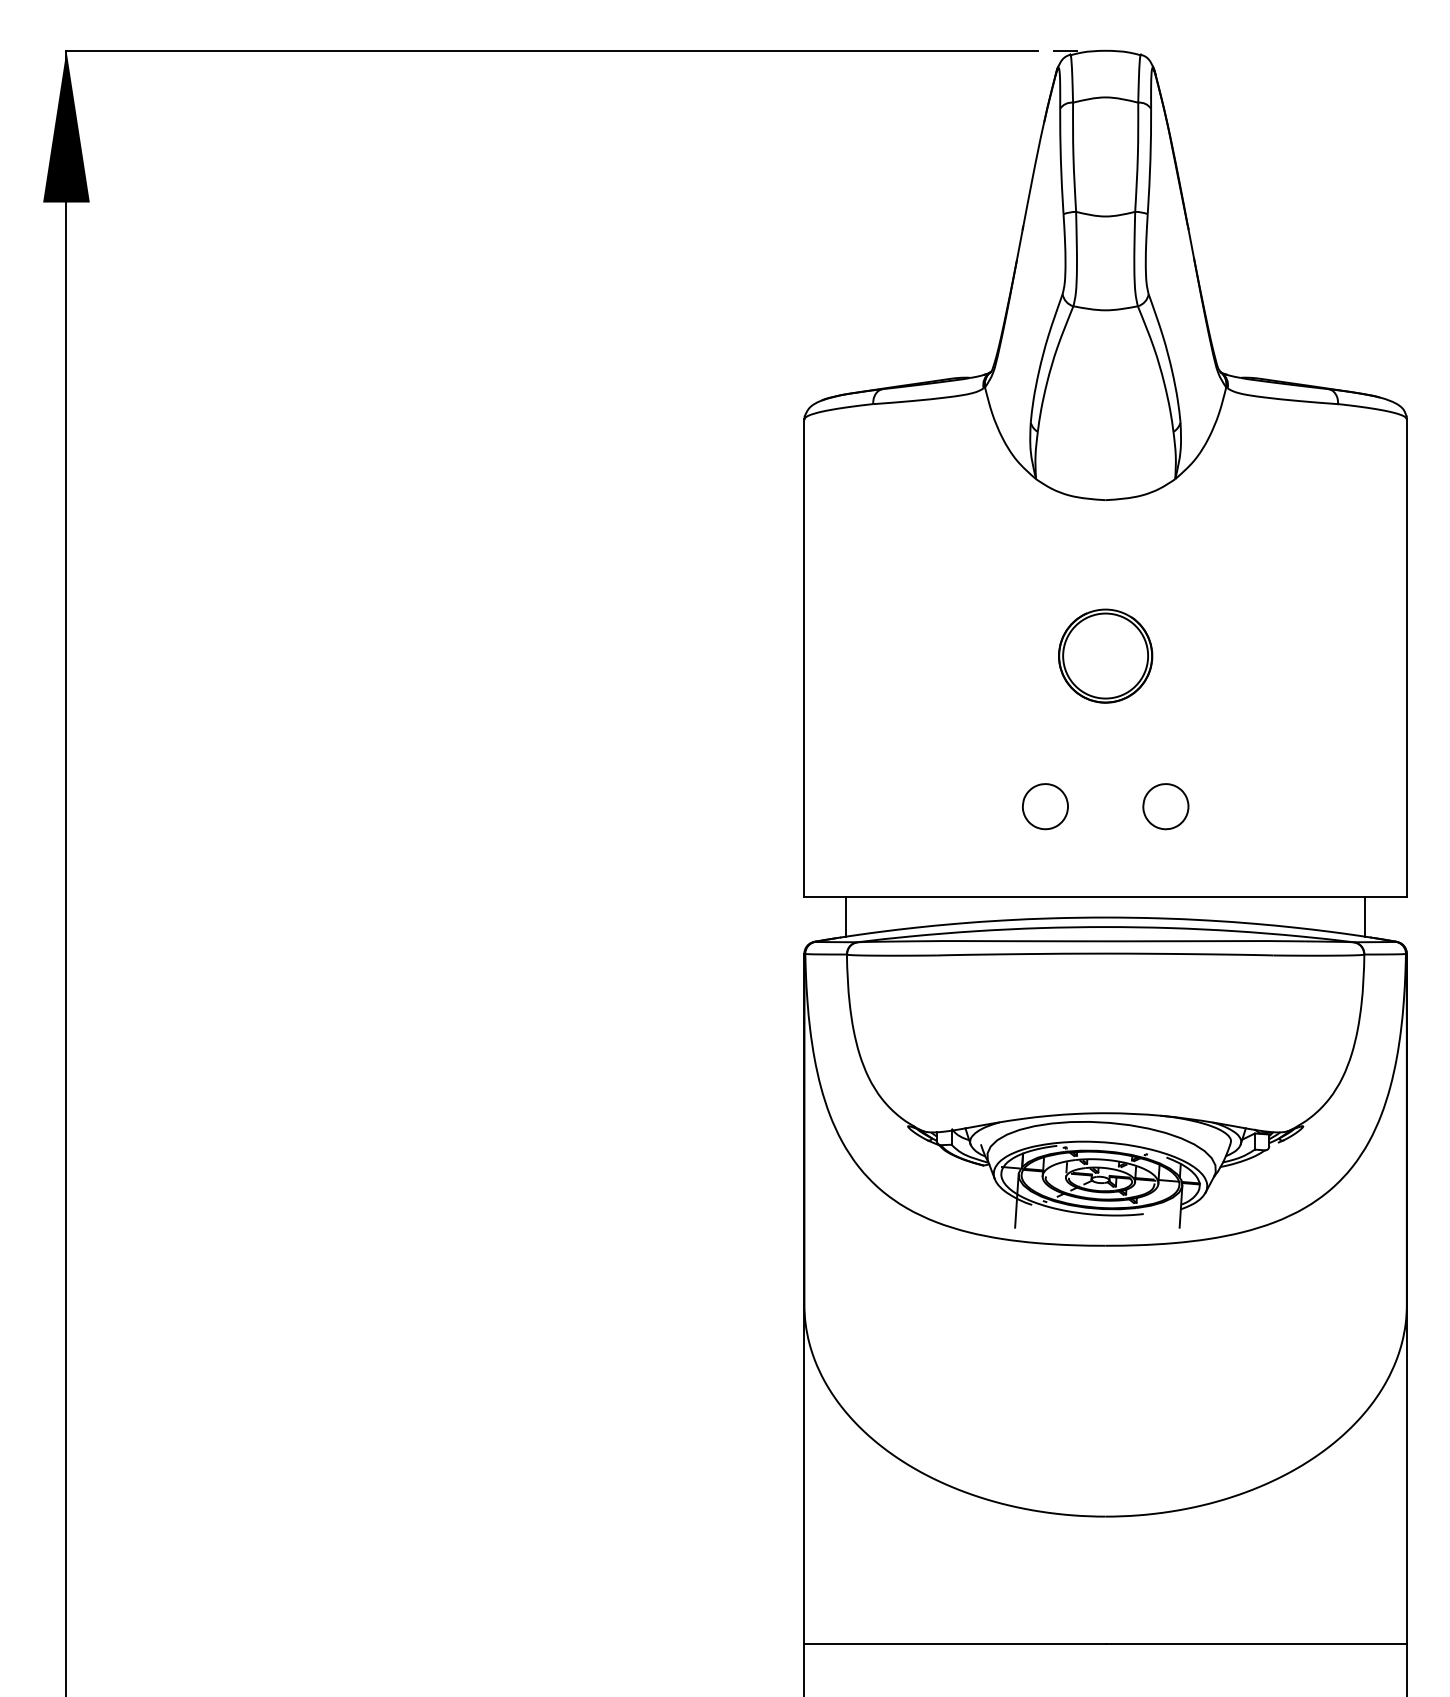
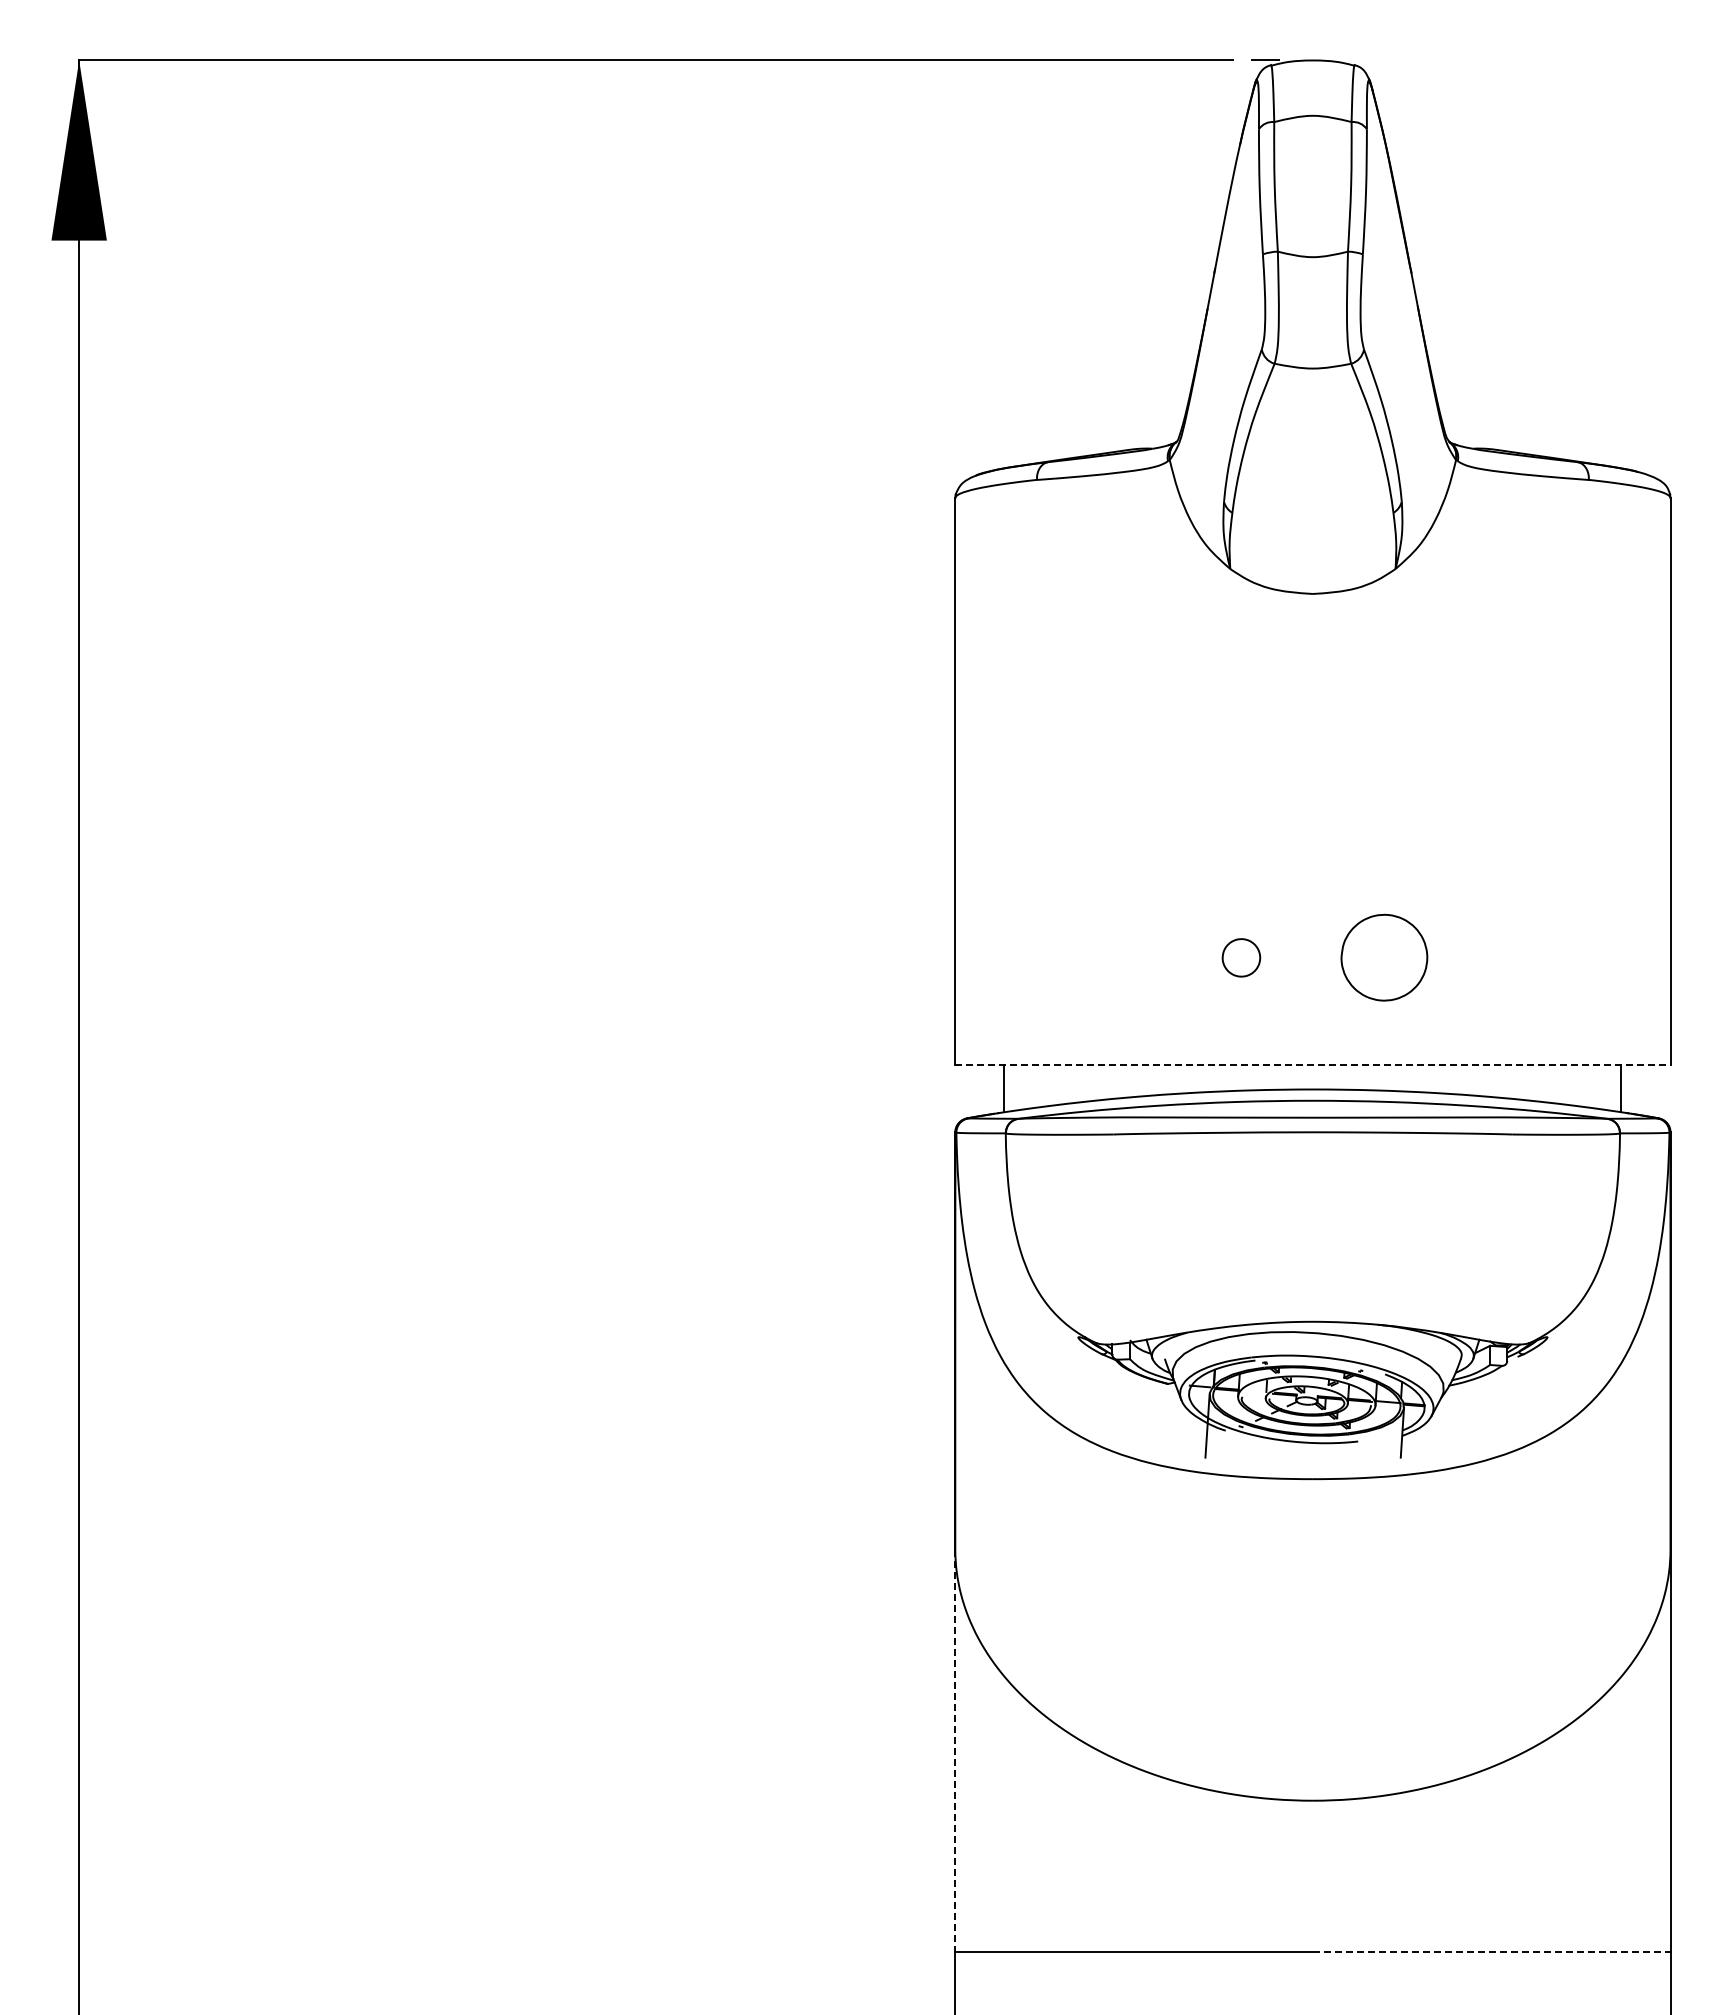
part: (1105, 656) -> (1312, 779), removed
part: (1045, 806) -> (1241, 957), size x0.7
part: (1165, 806) -> (1384, 957), size x1.6
line: (1105, 897) -> (1312, 1065), solid -> dashed
line: (804, 1475) -> (955, 1751), solid -> dashed
line: (1256, 1643) -> (1491, 1951), solid -> dashed

